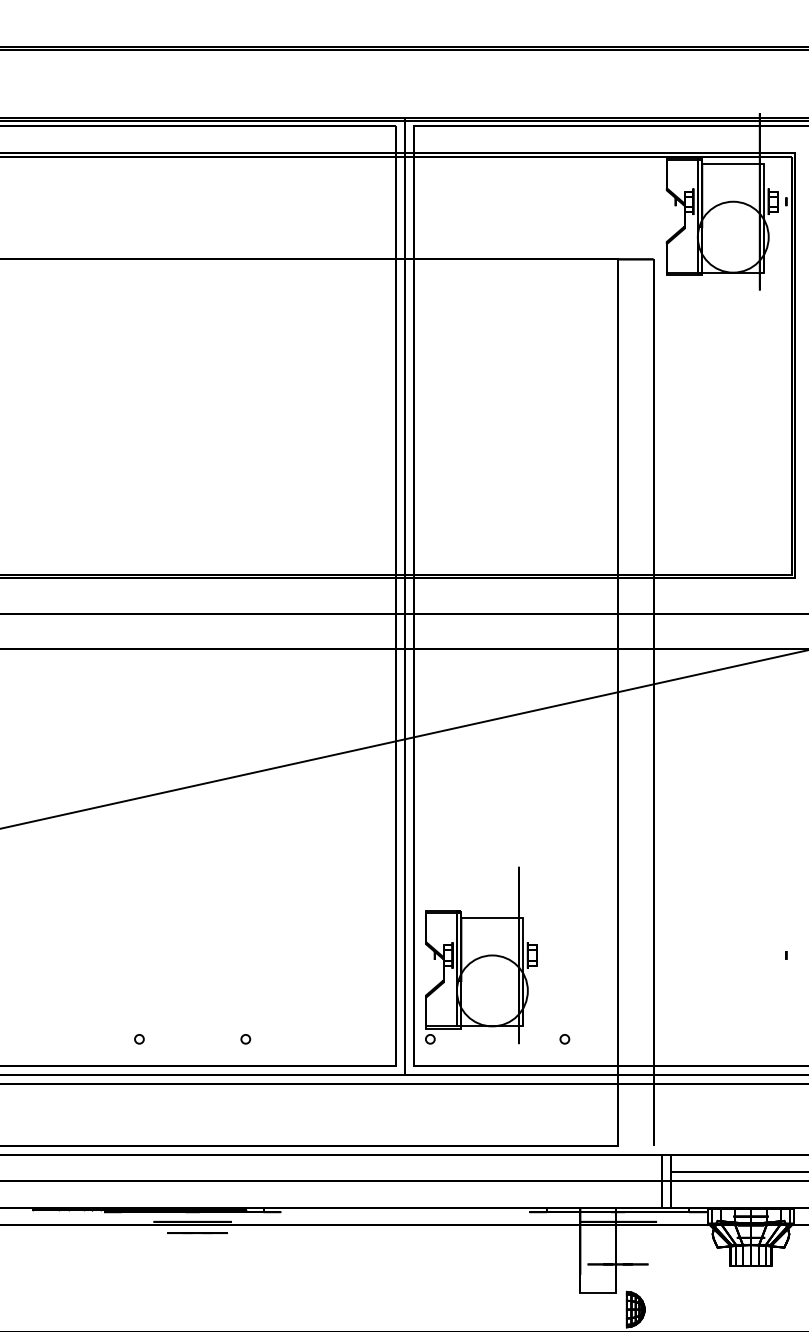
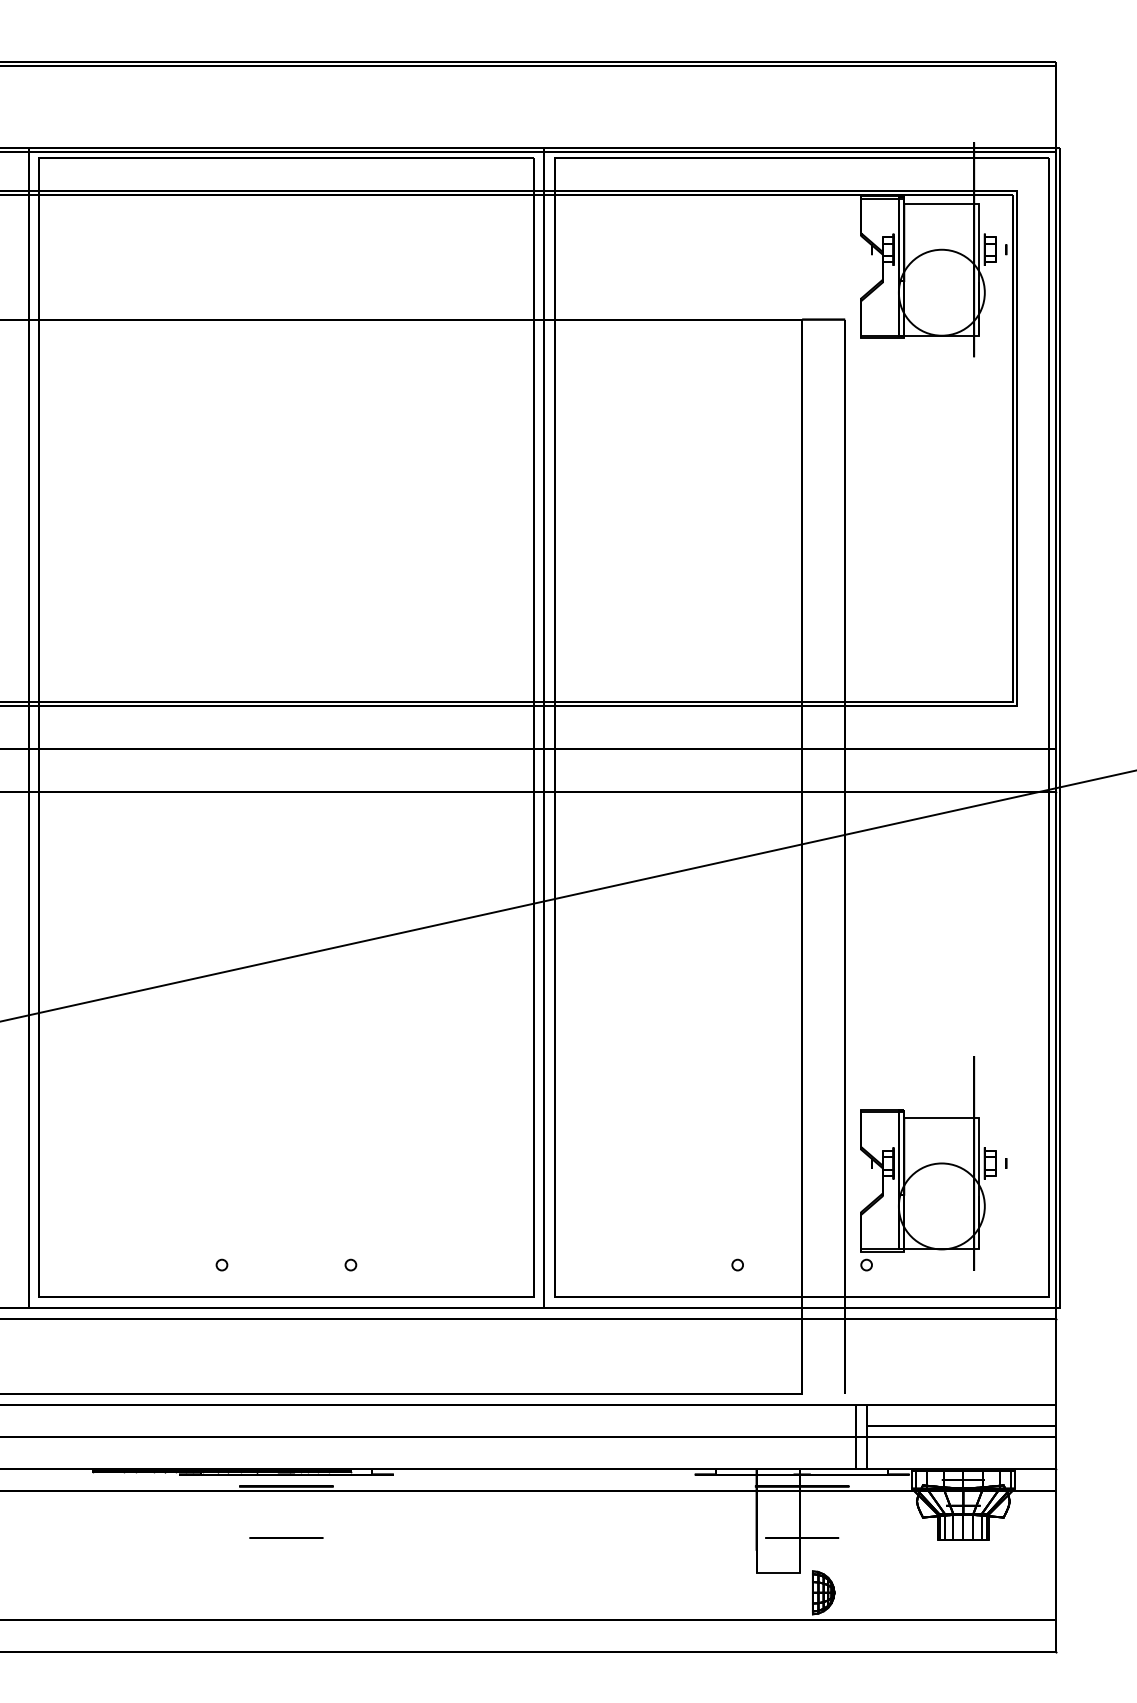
part: (481, 955) -> (928, 1163), moved
line: (197, 1232) -> (286, 1537), moved

